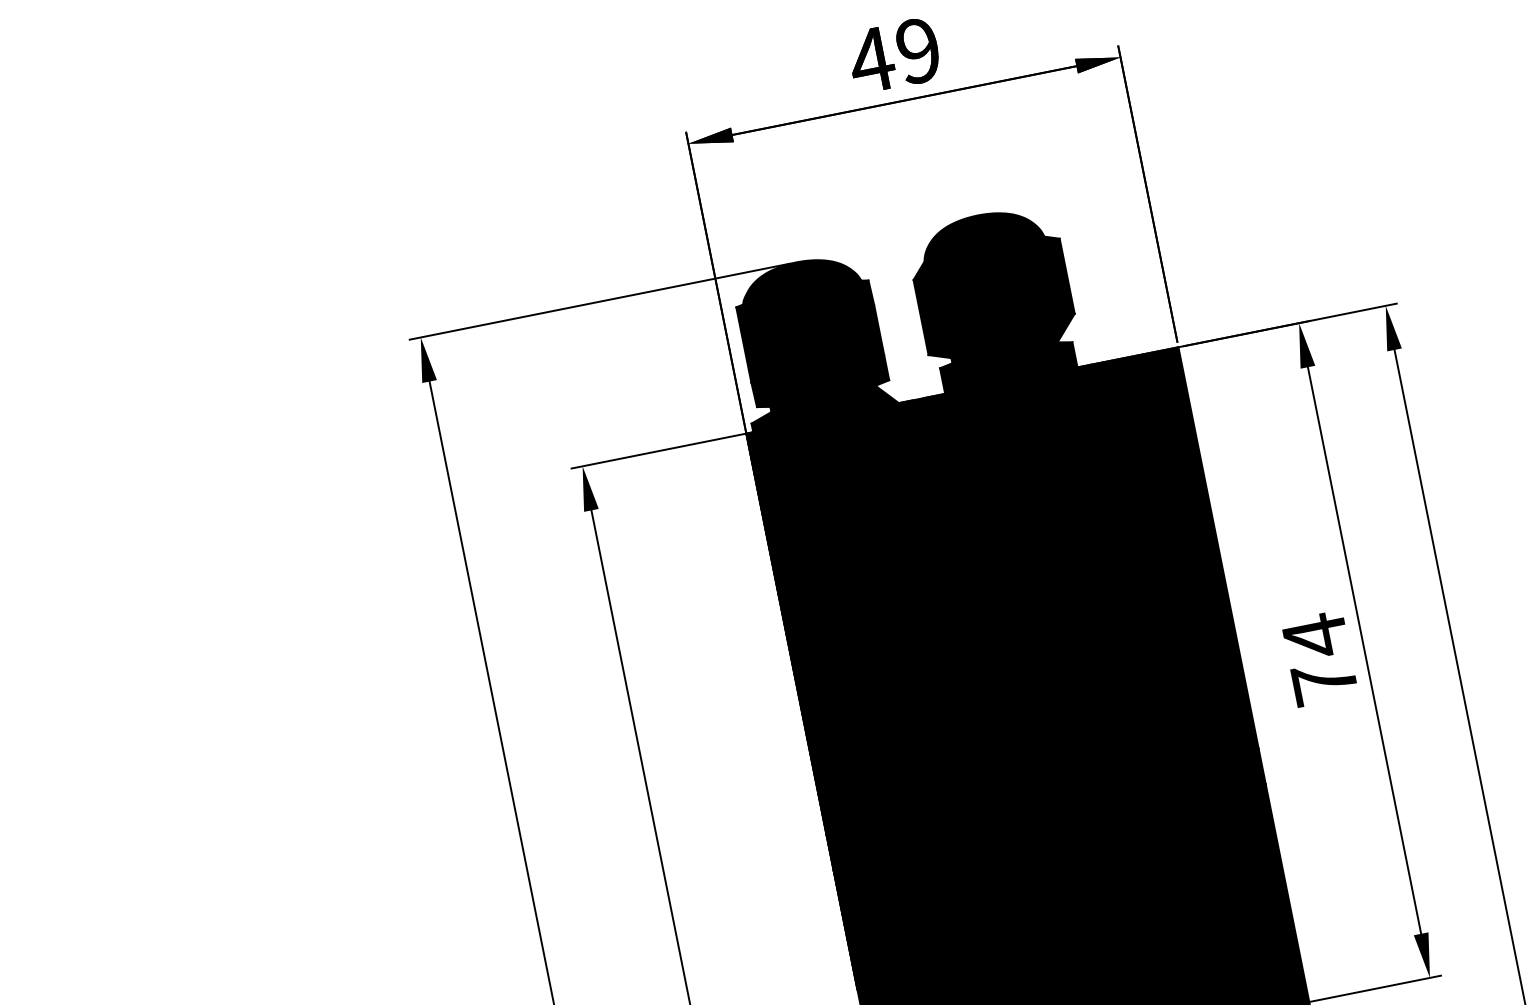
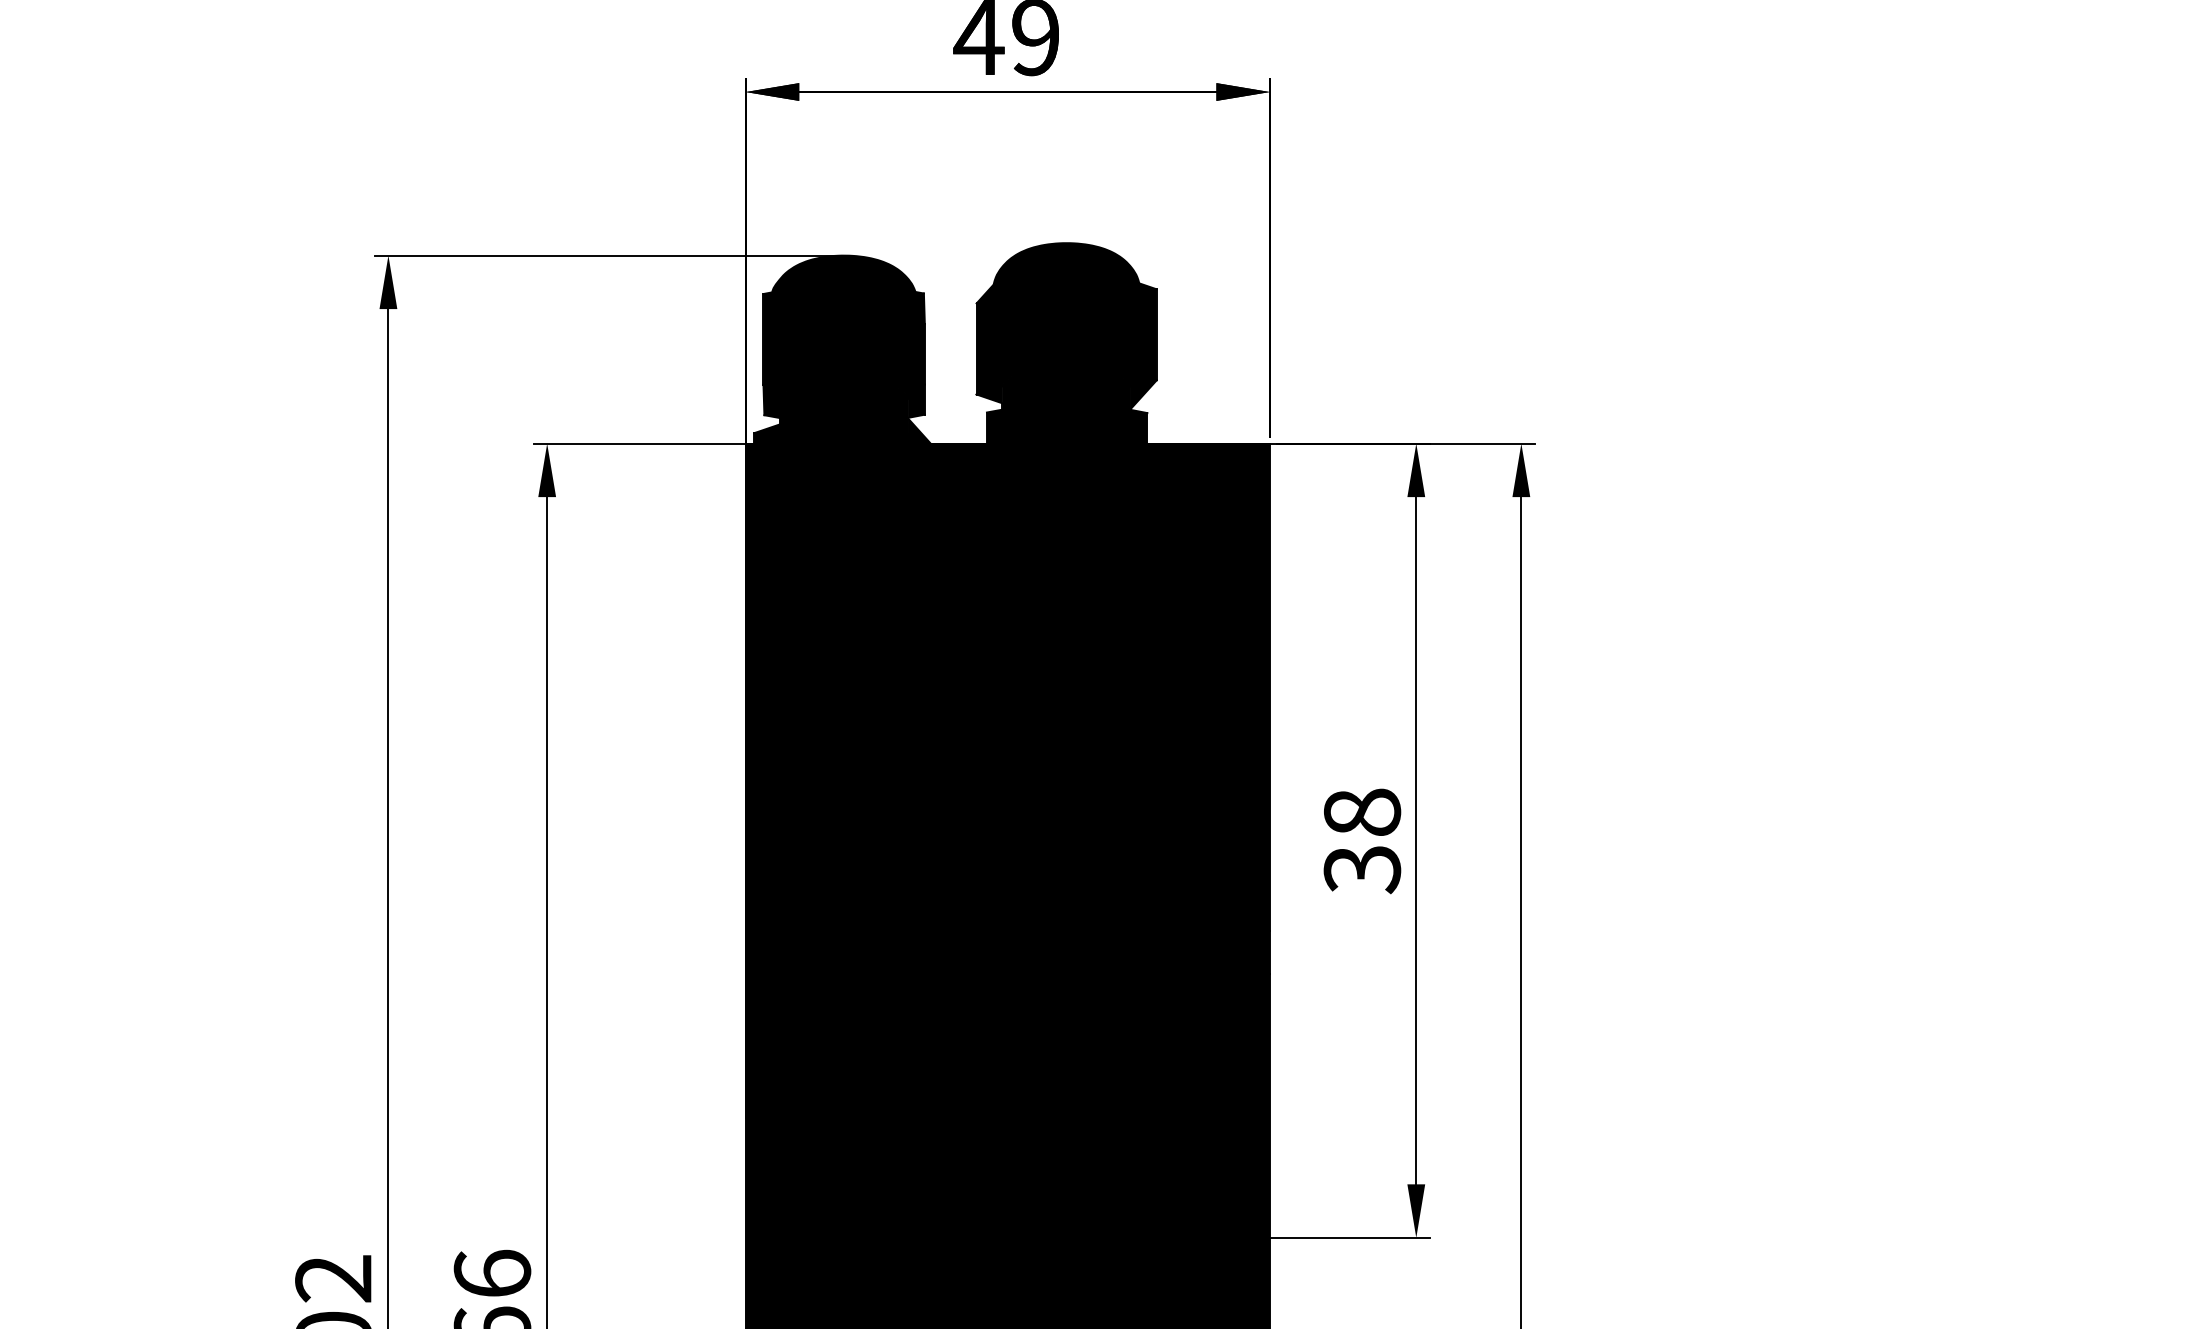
text: (1320, 659) -> (1362, 840), 74 -> 38

